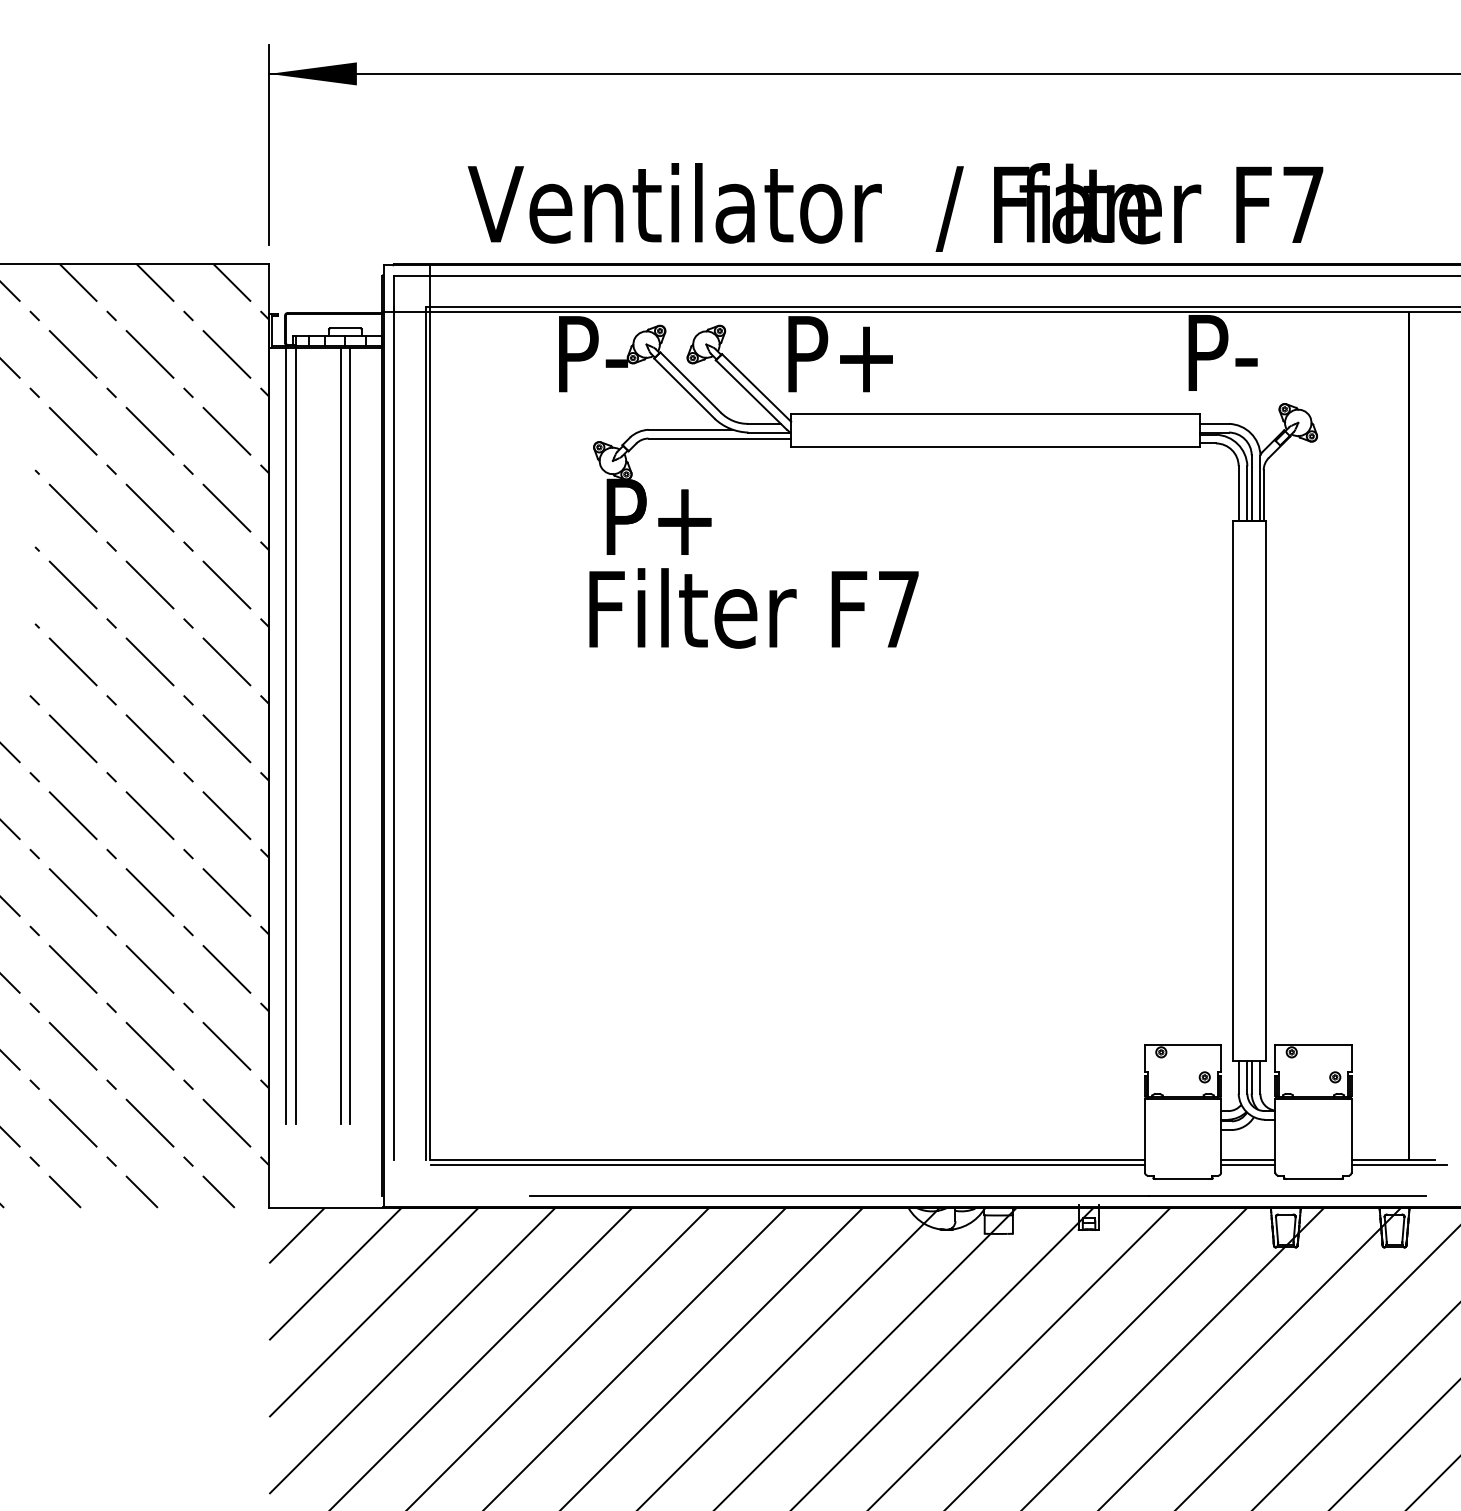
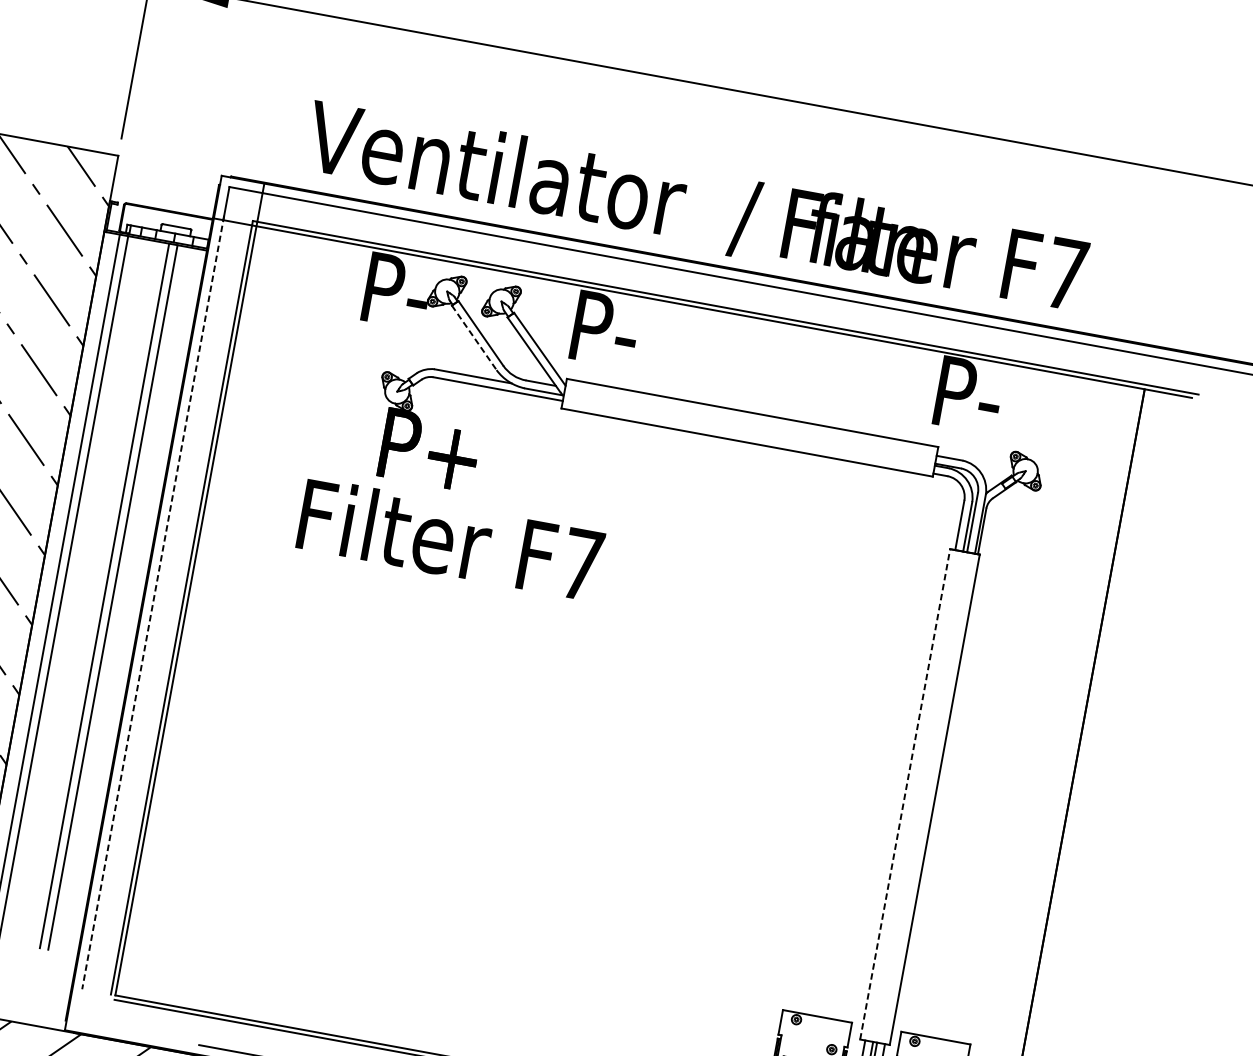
text: (863, 359) -> (641, 341), P+ -> P-
line: (684, 388) -> (474, 337), solid -> dashed
text: (753, 608) -> (450, 539), moved
line: (393, 734) -> (152, 603), solid -> dashed
line: (1233, 790) -> (905, 794), solid -> dashed

